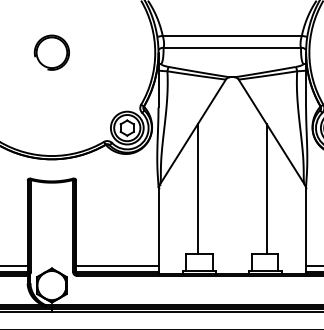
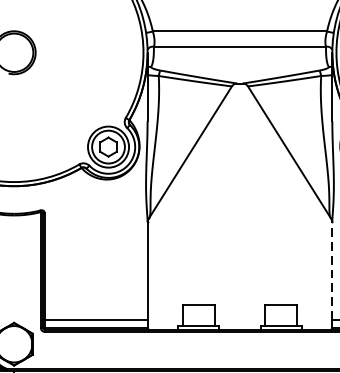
line: (197, 189) -> (196, 223), removed
line: (266, 189) -> (282, 223), removed
line: (306, 226) -> (332, 270), solid -> dashed

